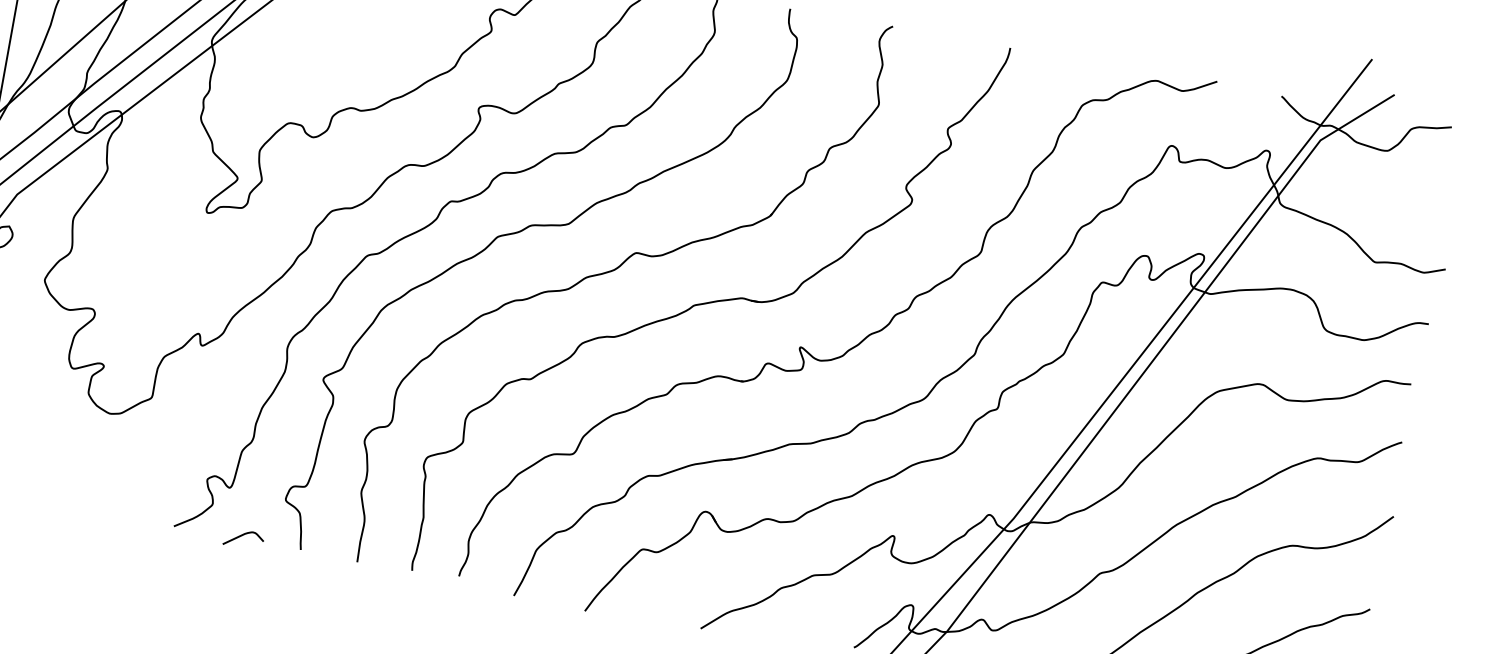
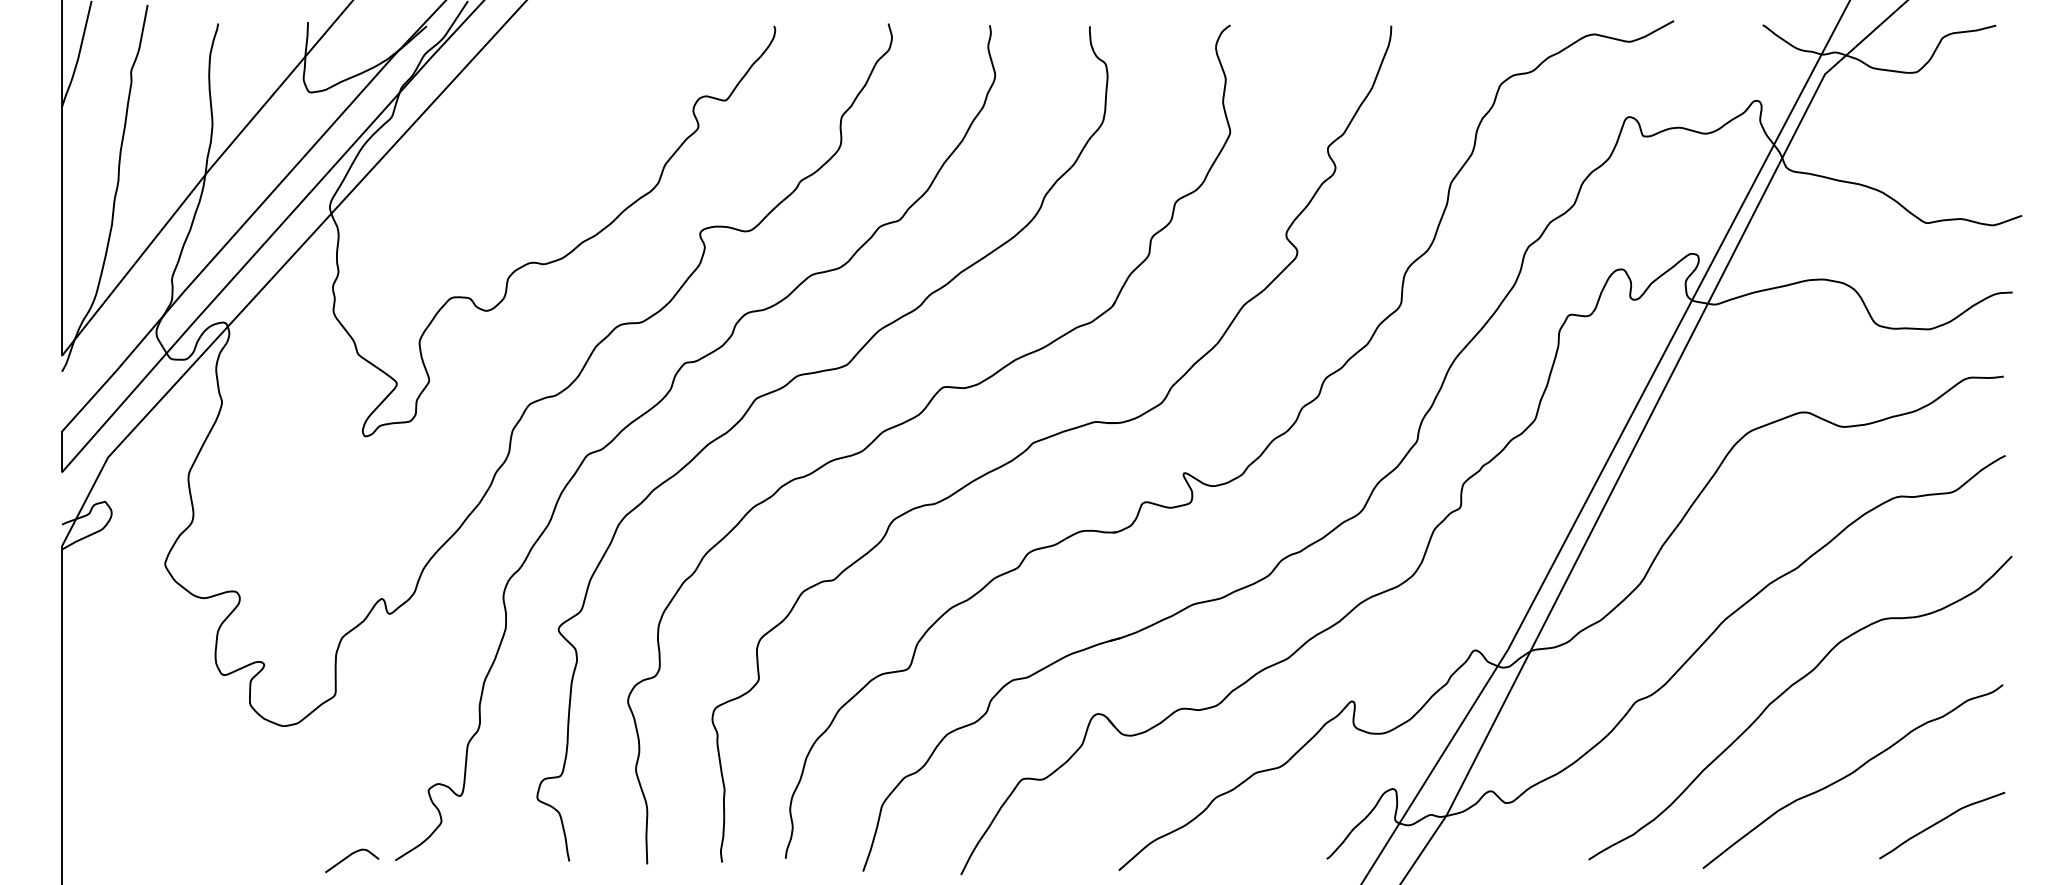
curve: (243, 535) -> (350, 856), moved

